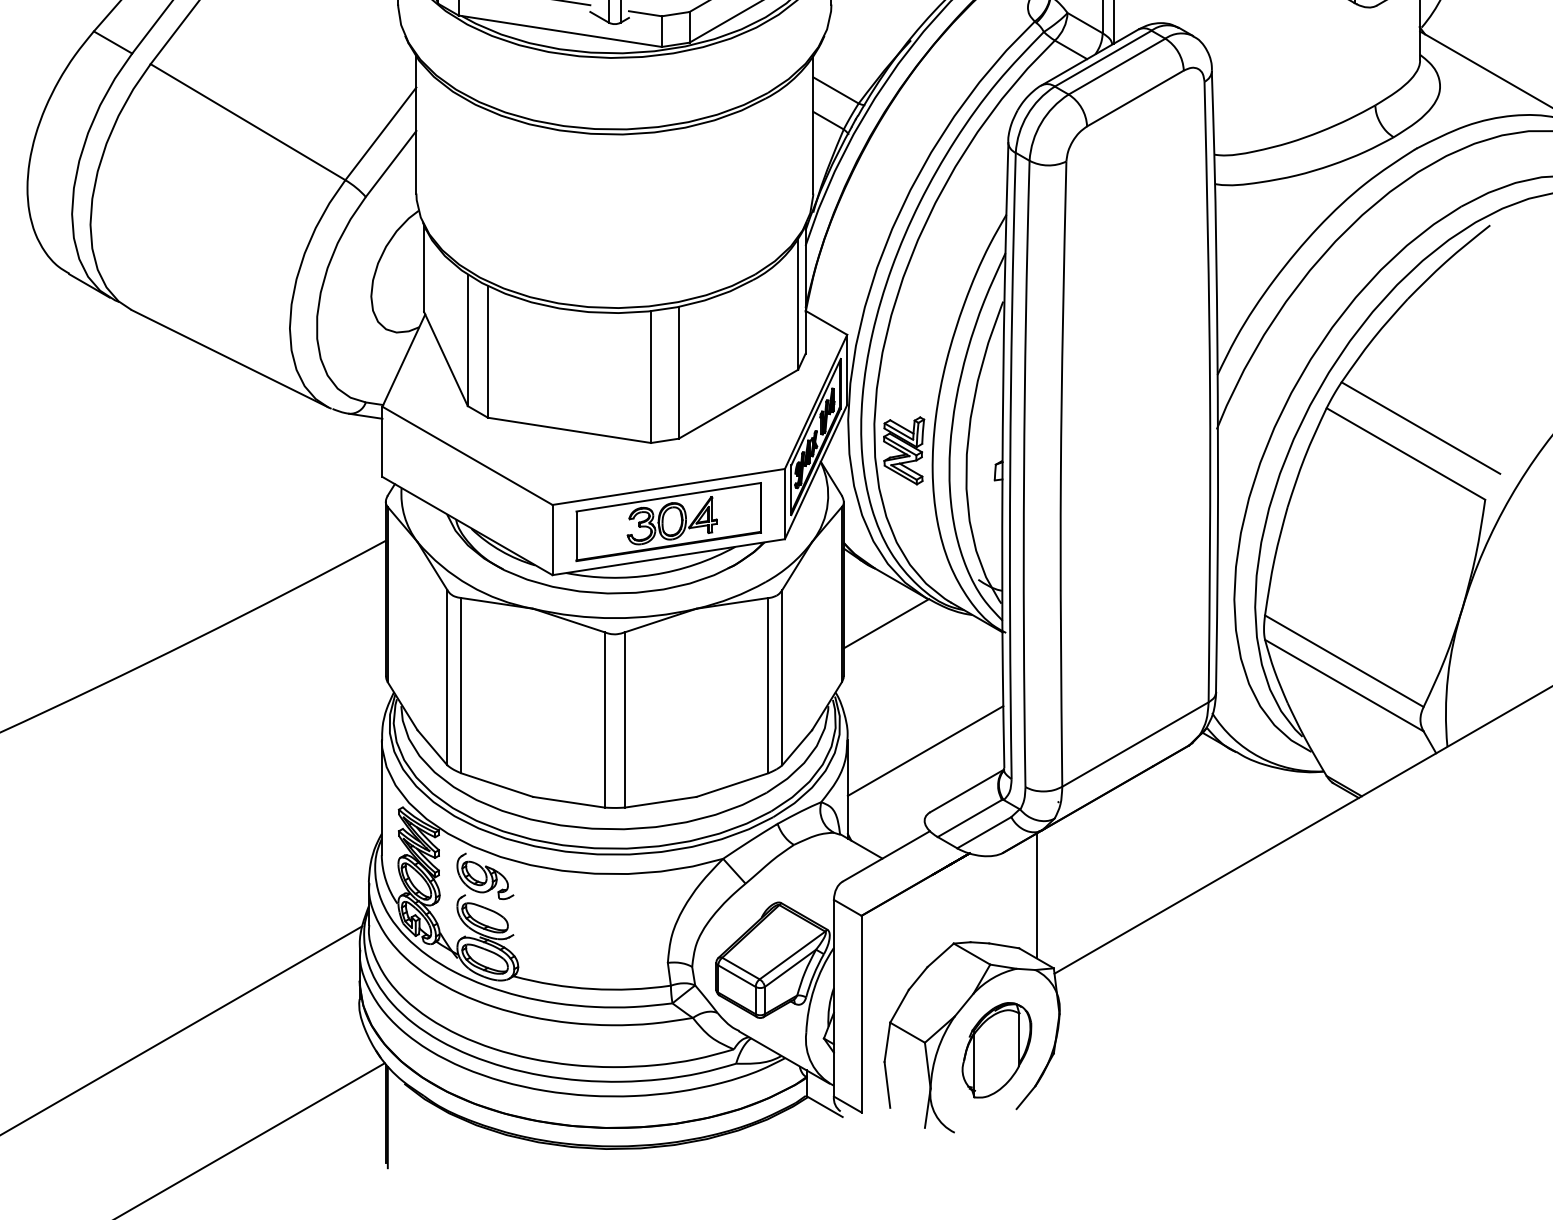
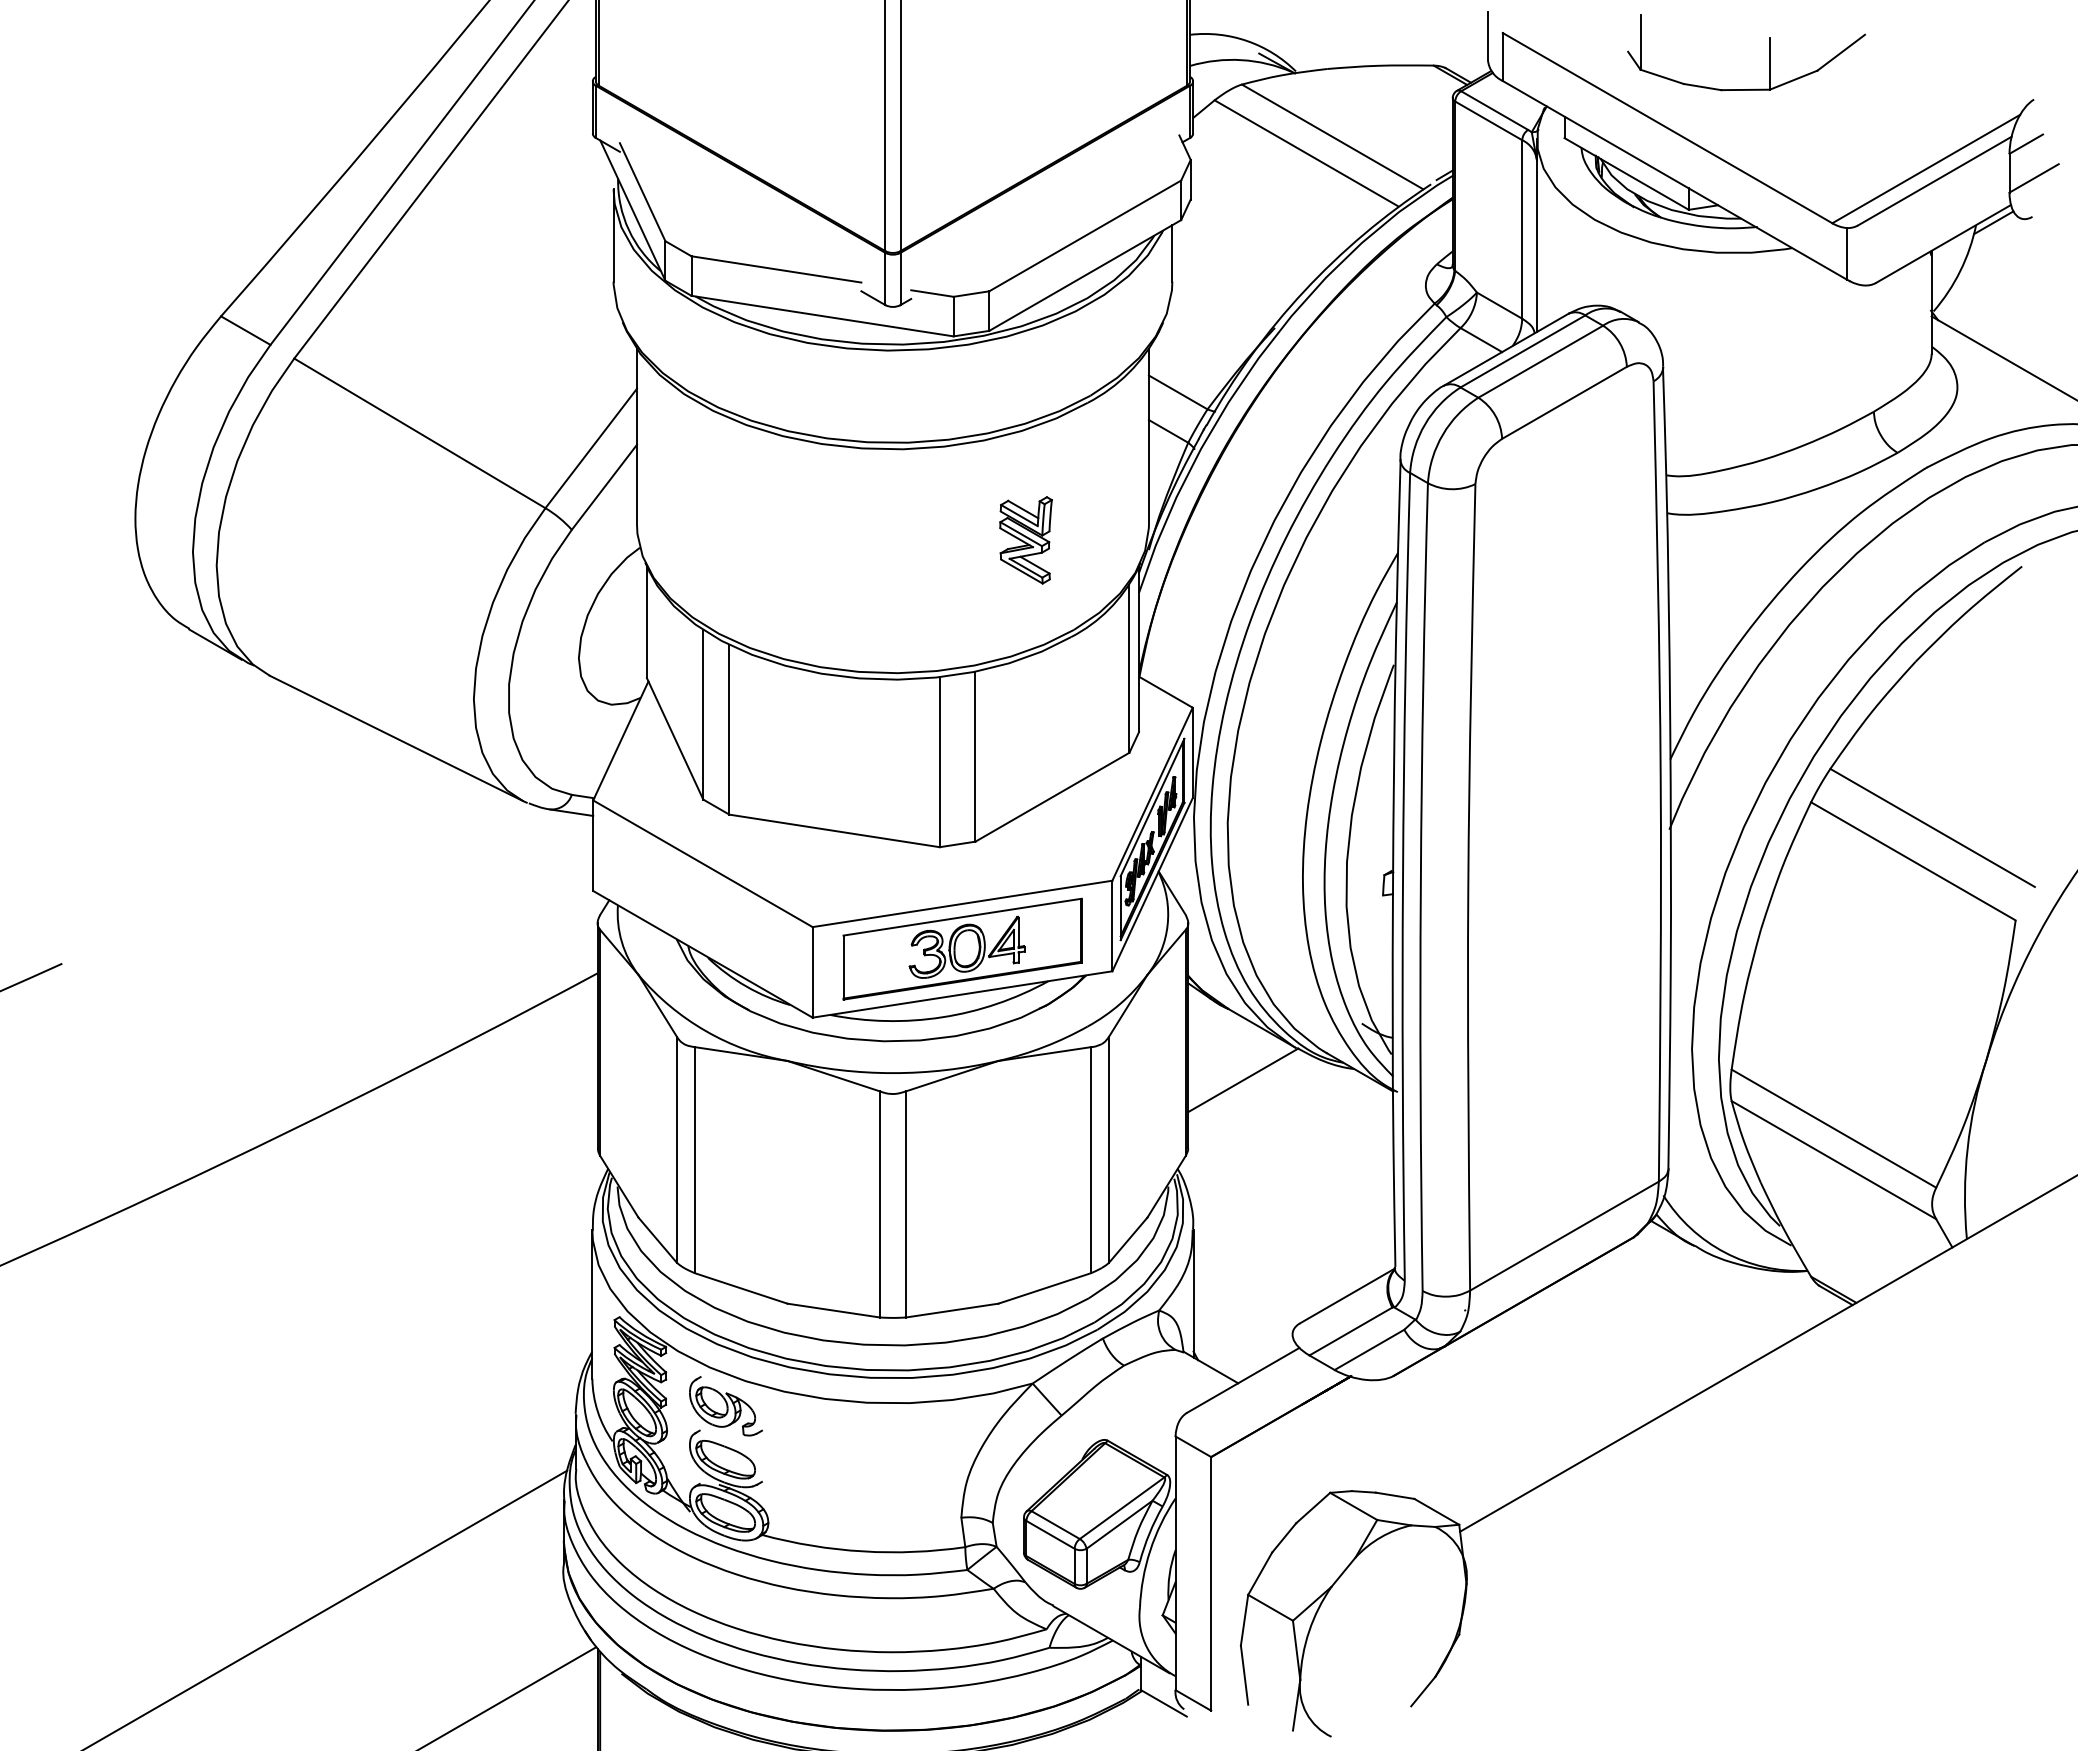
part: (903, 450) -> (1025, 540), moved
line: (925, 751) -> (1293, 1244), removed
line: (1036, 896) -> (1436, 1431), removed
part: (996, 1050) -> (1385, 1630), removed

